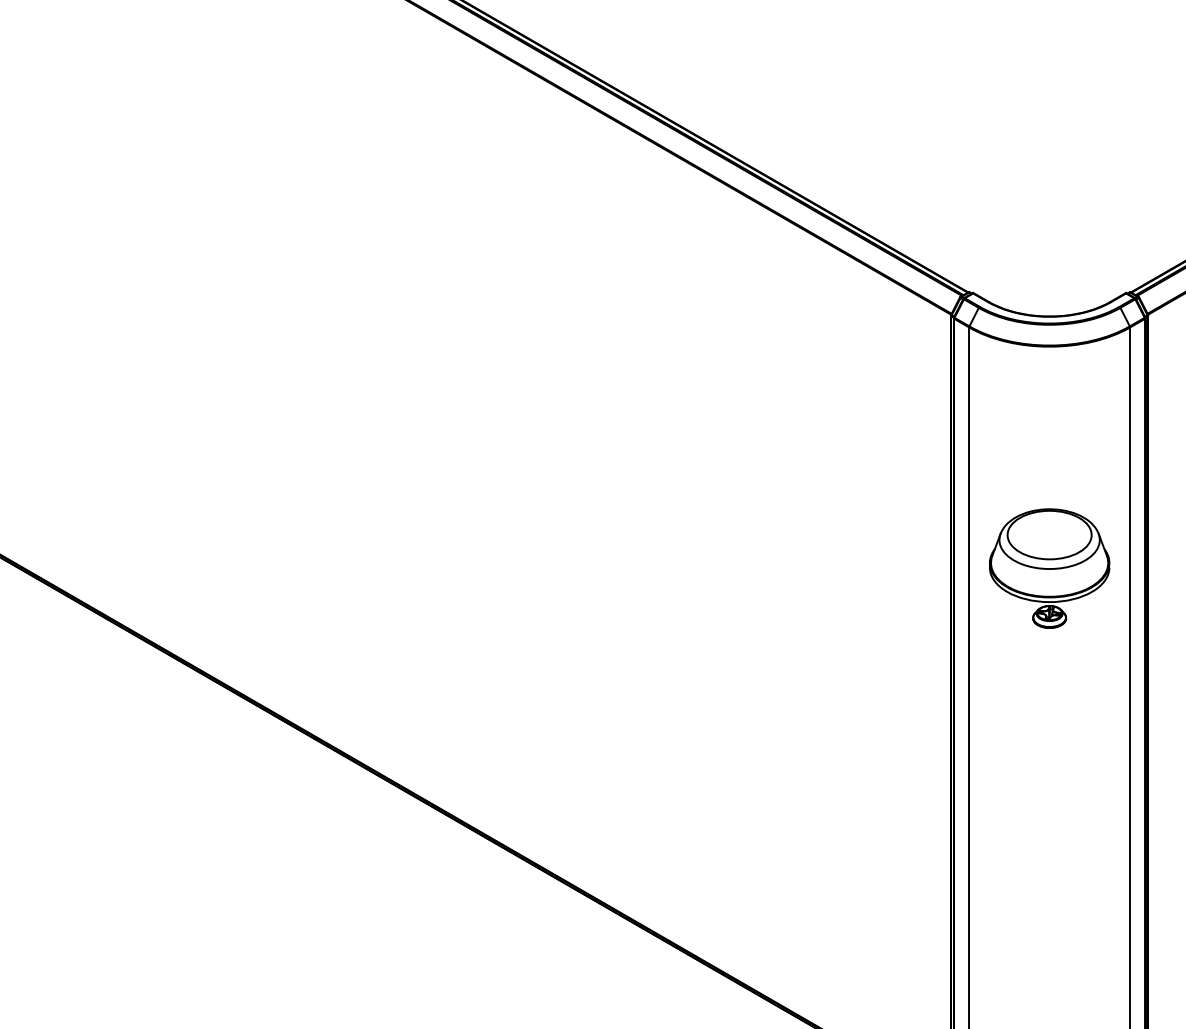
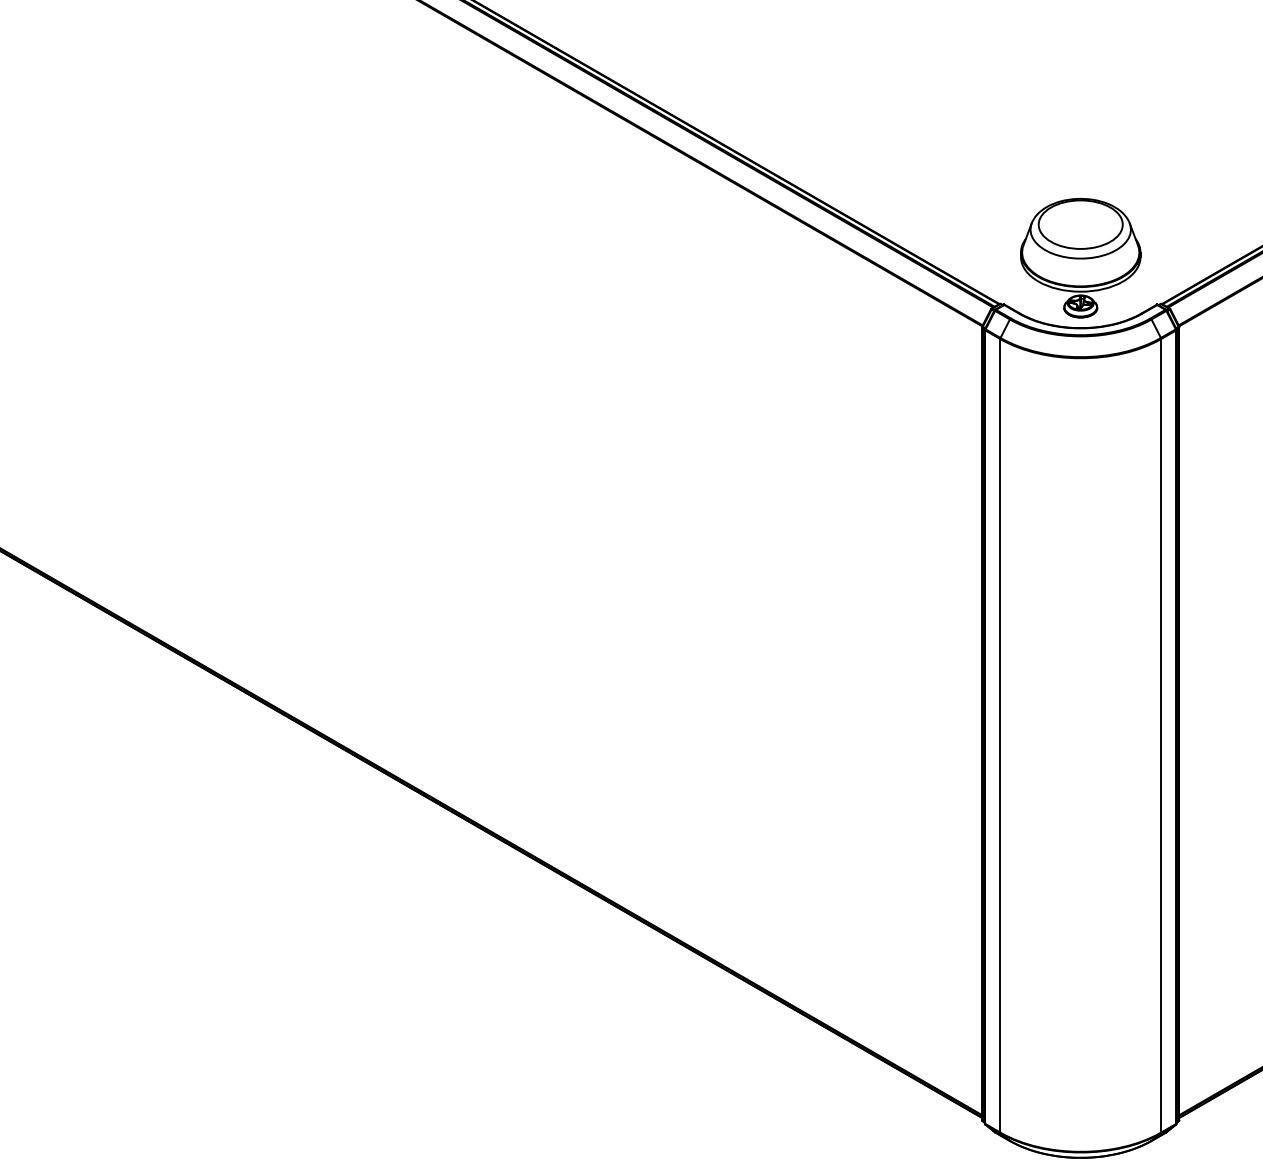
part: (1049, 568) -> (1080, 258), moved

